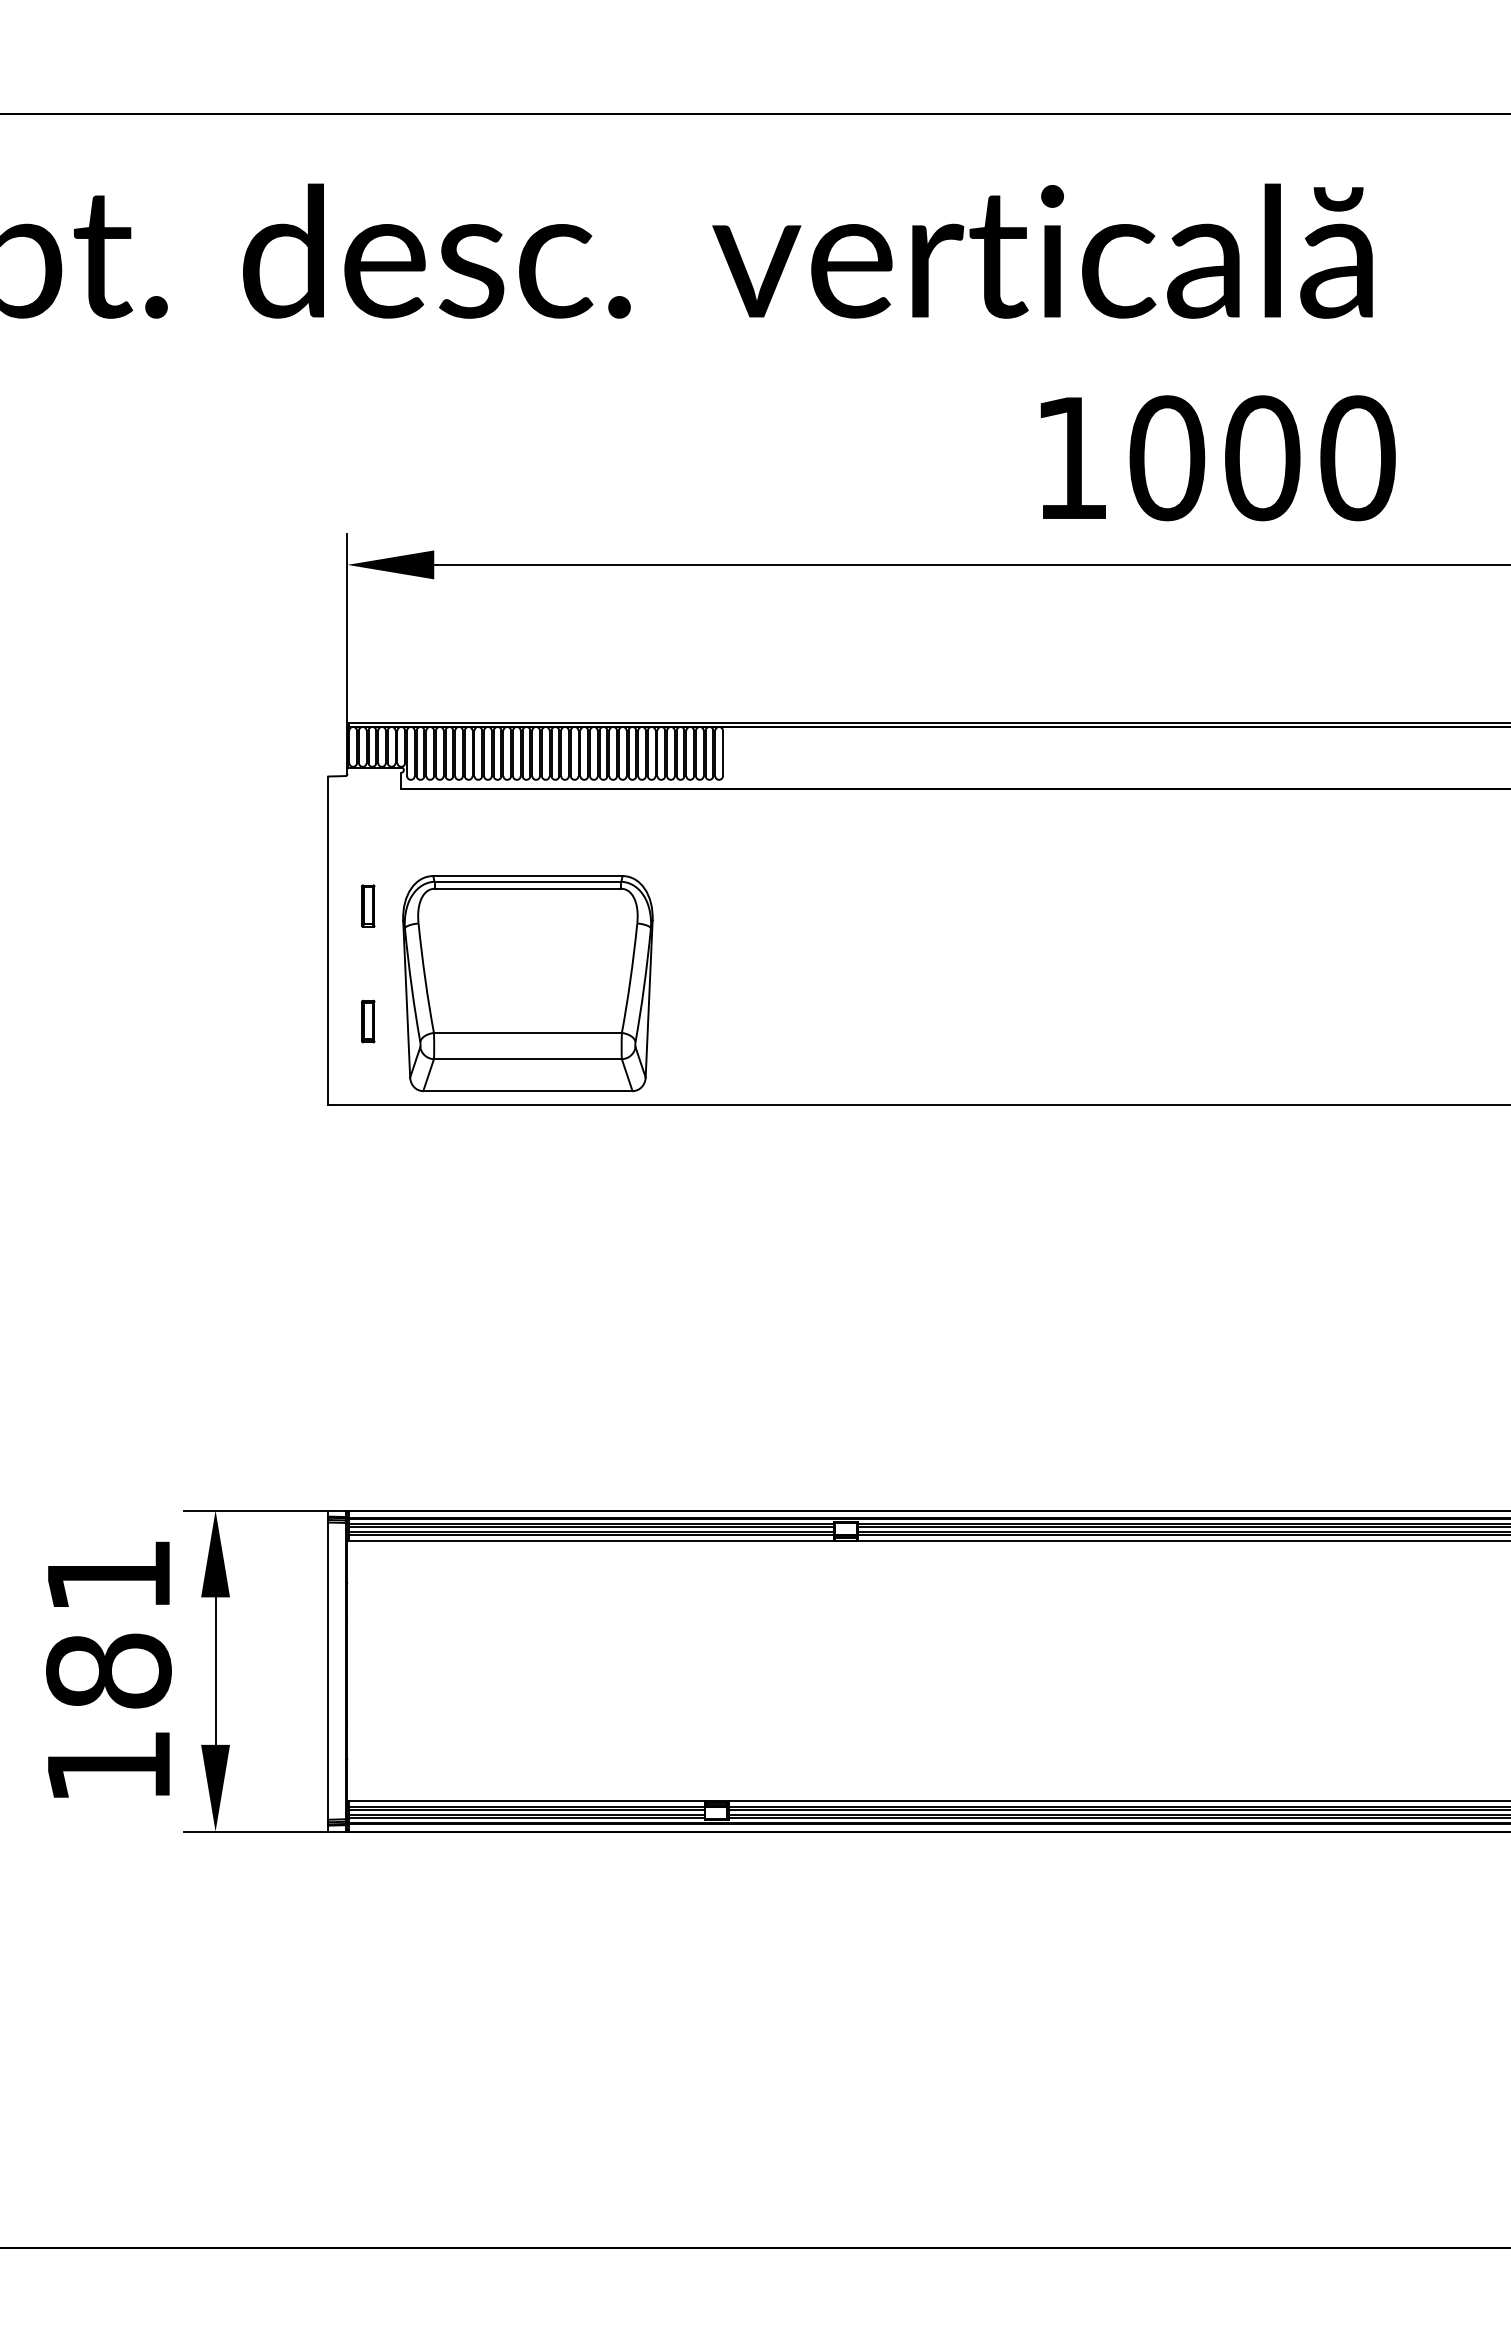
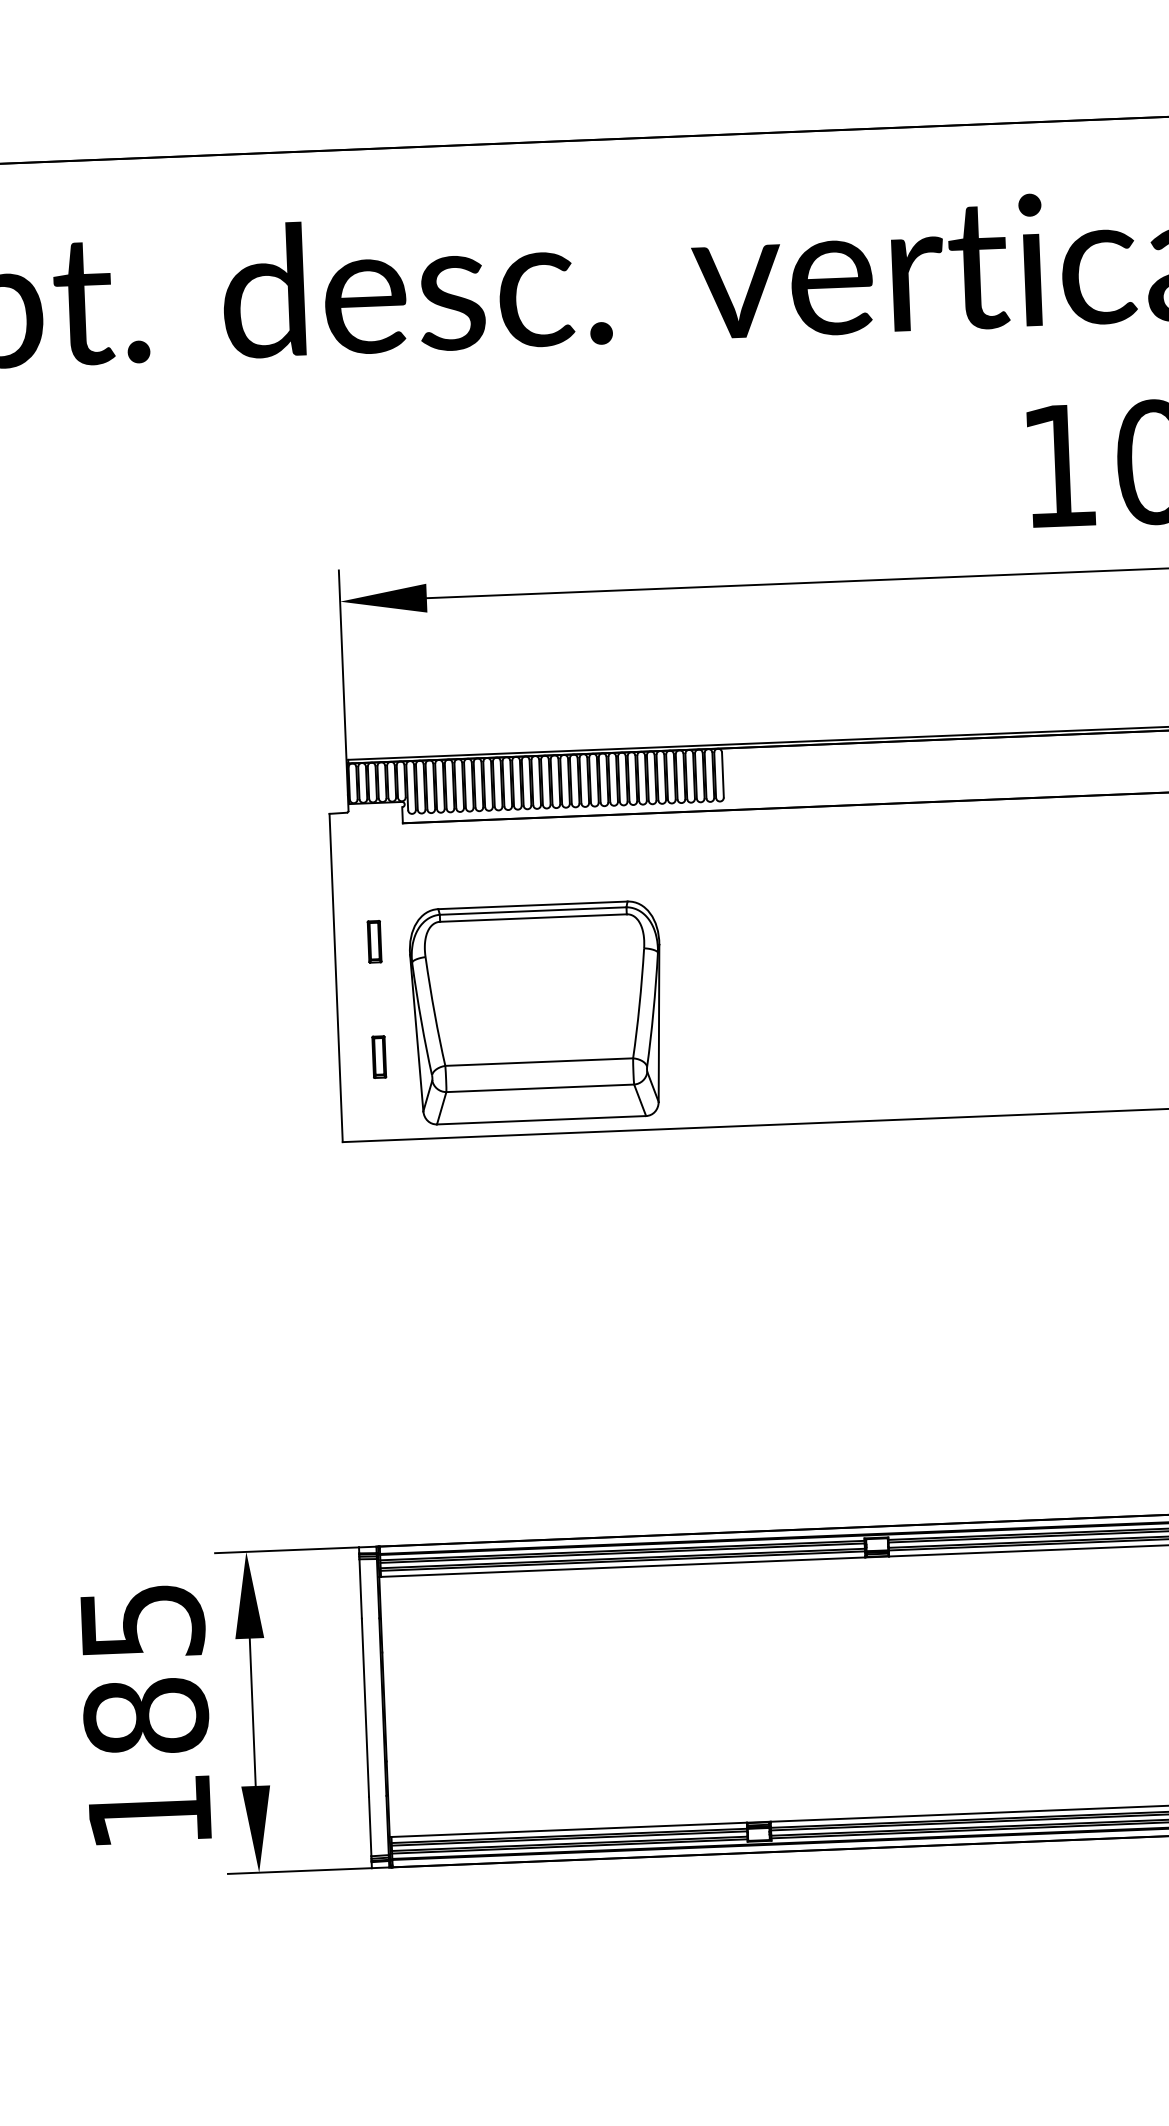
text: (109, 1576) -> (142, 1622), 181 -> 185

